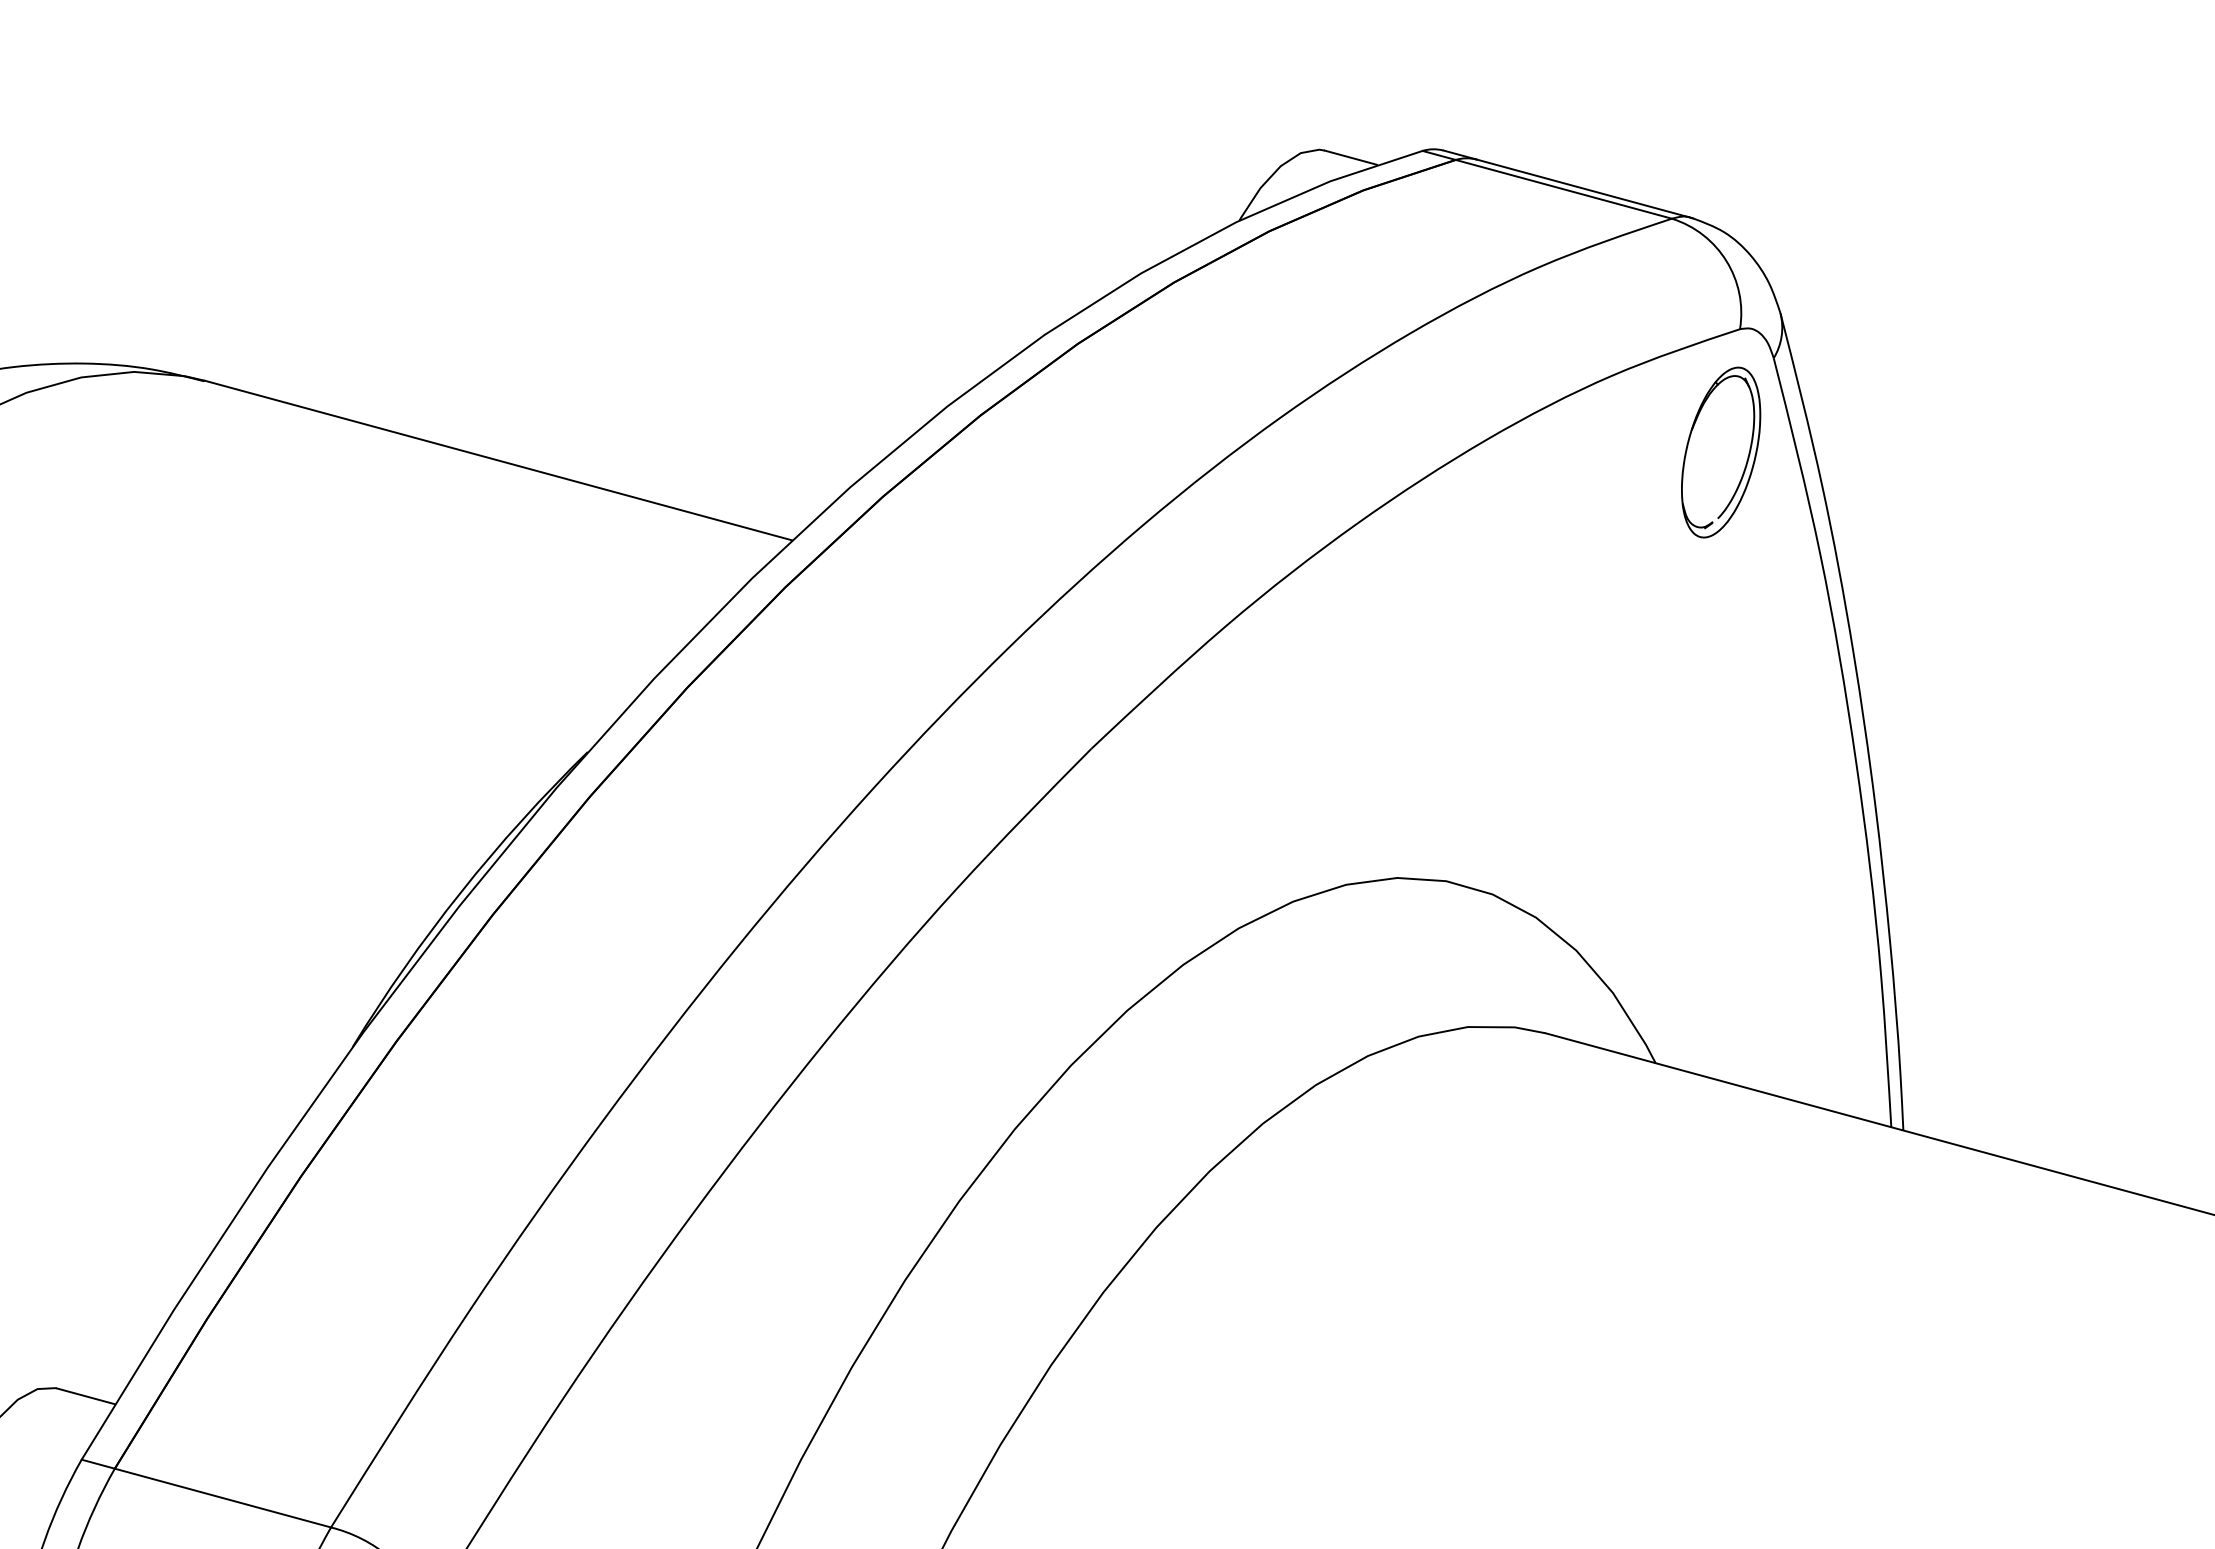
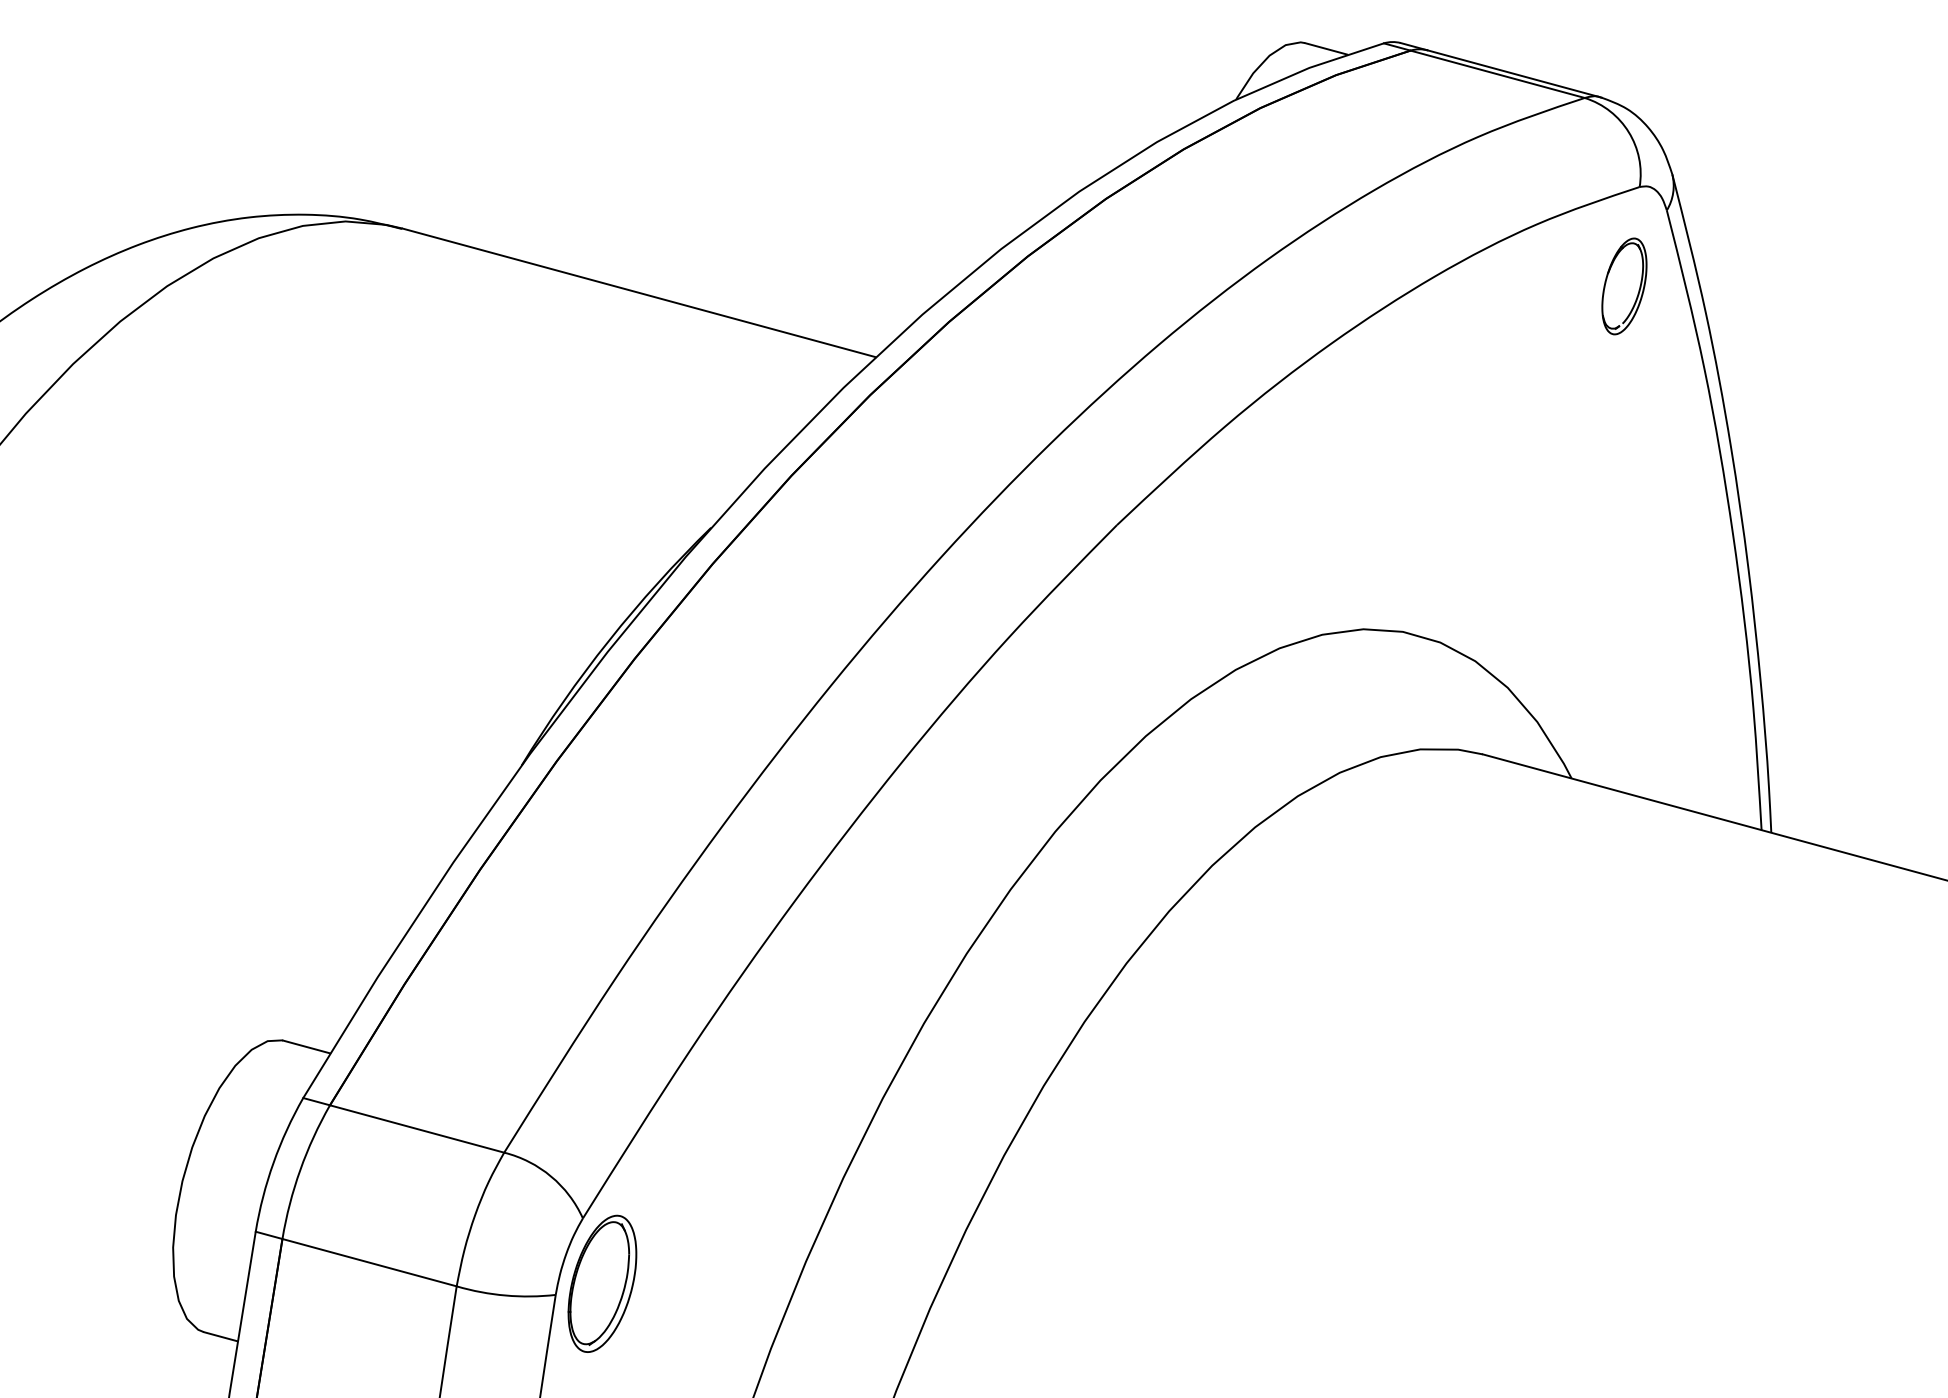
part: (1721, 452) -> (1624, 286), size x0.7

